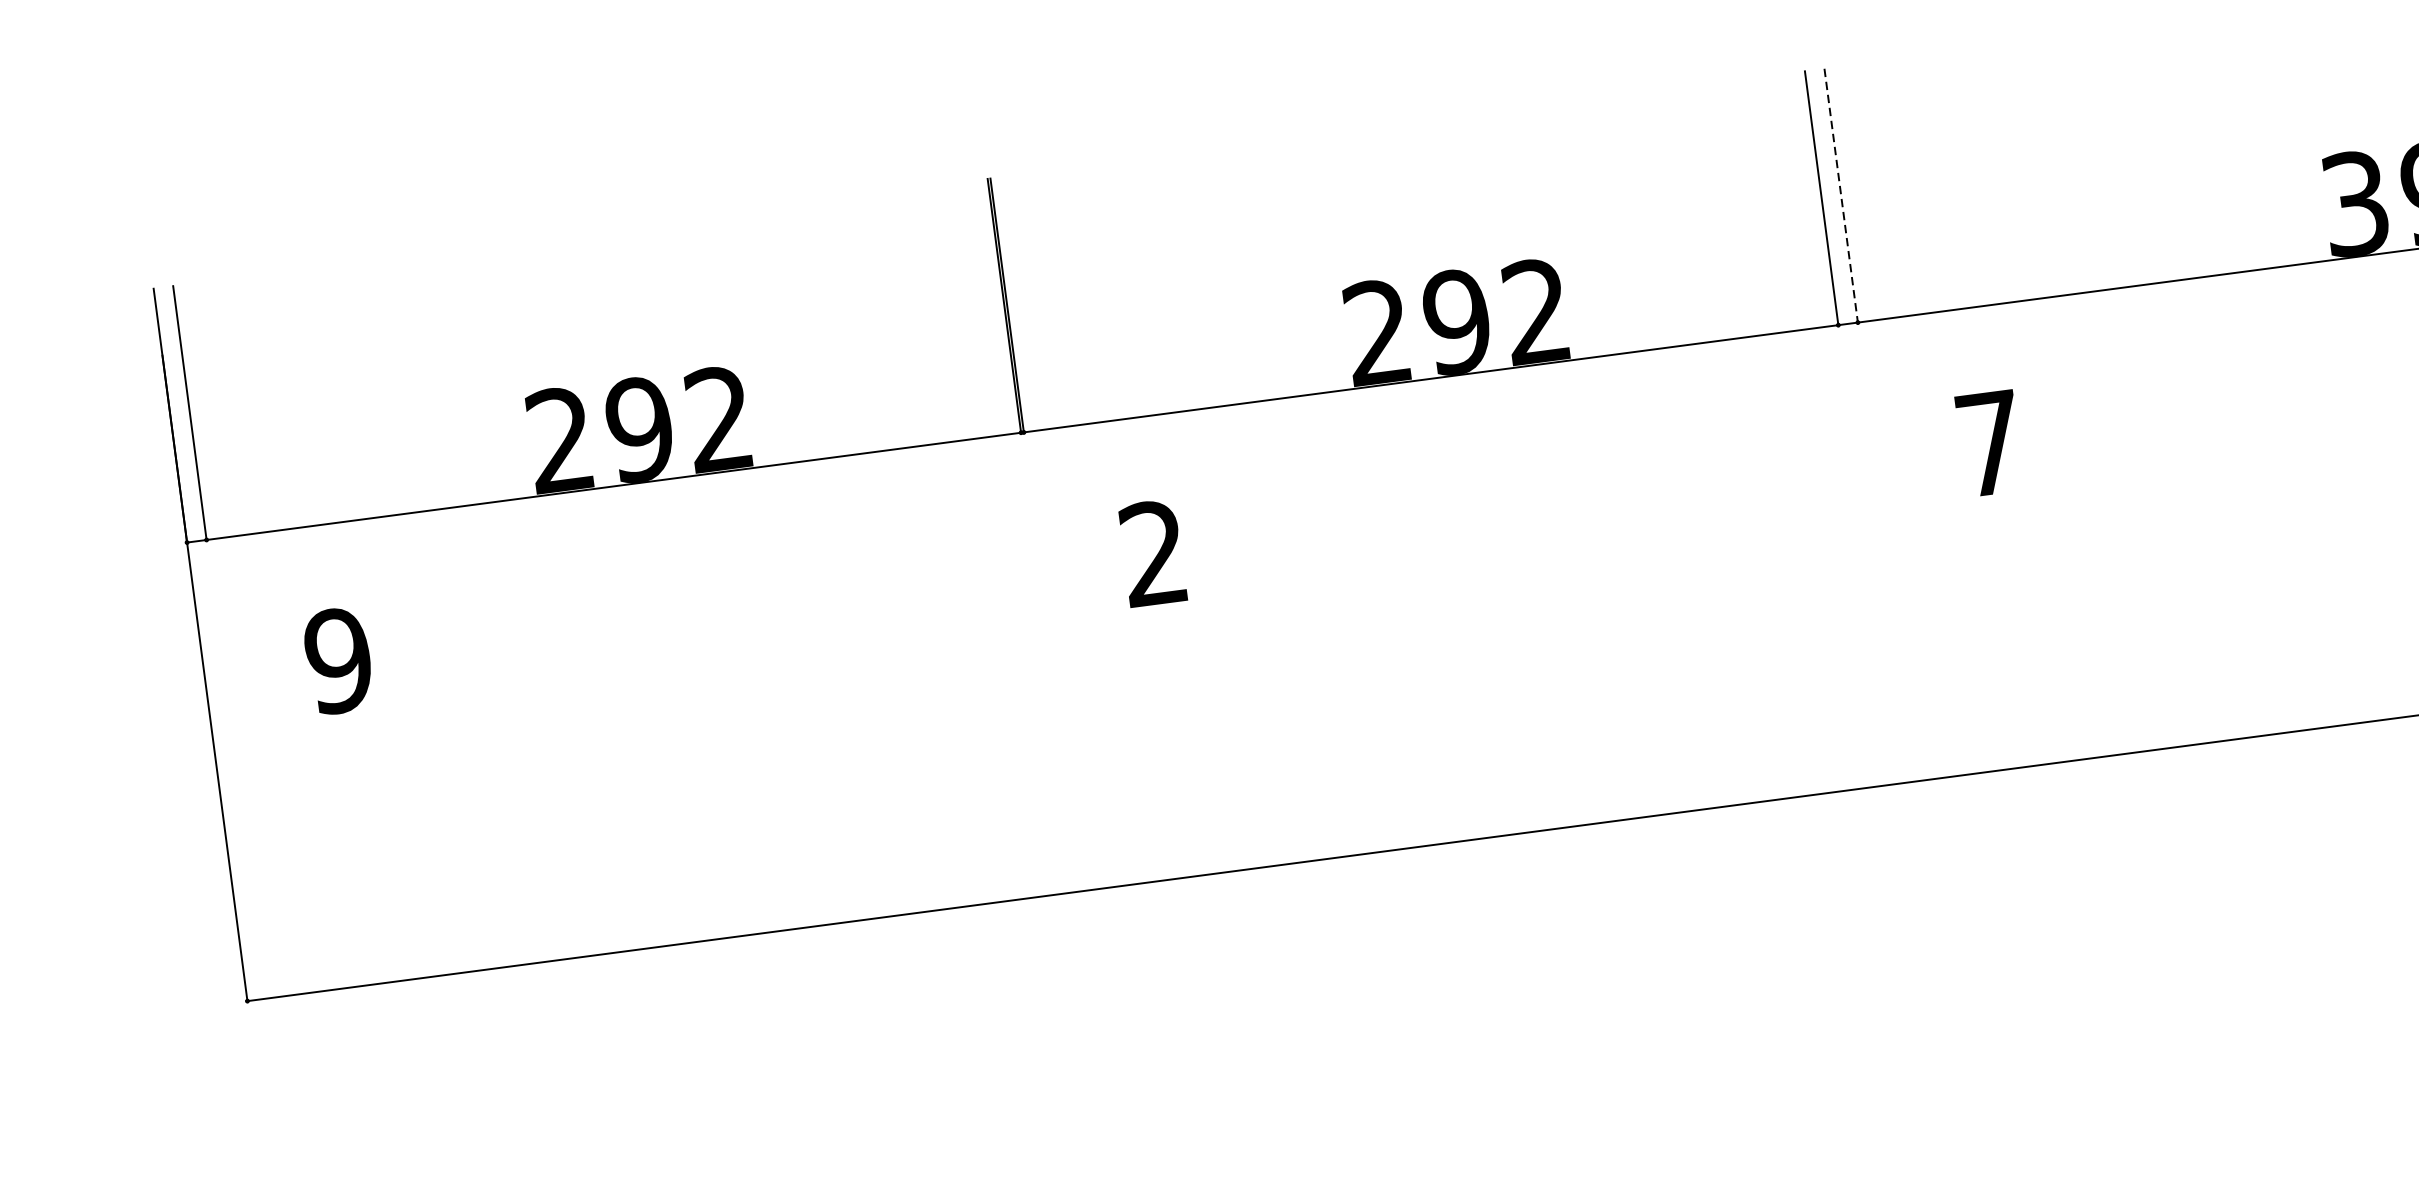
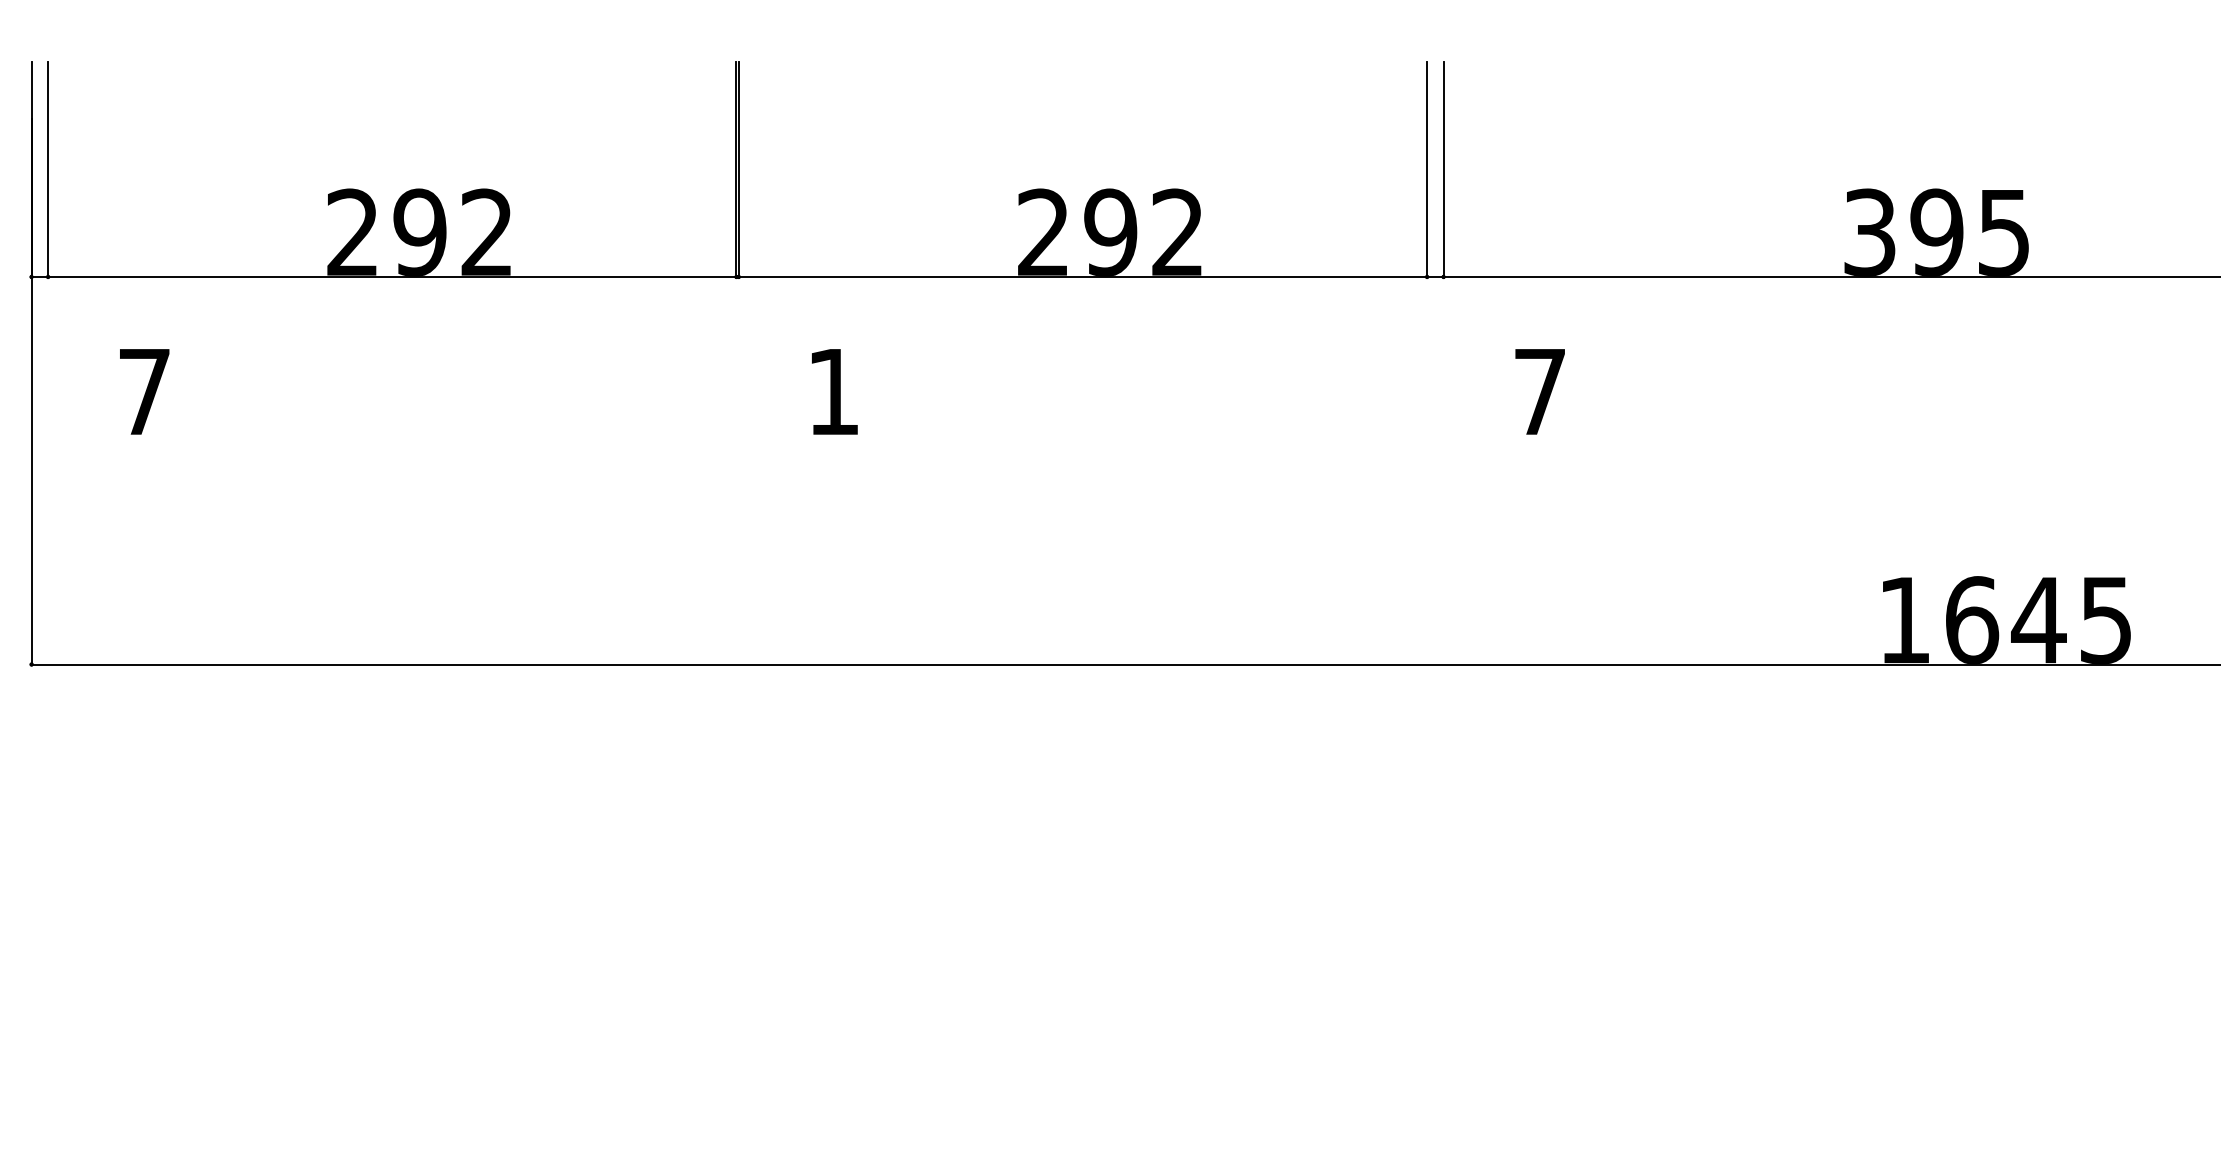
line: (1841, 196) -> (1443, 170), dashed -> solid
text: (1152, 552) -> (832, 390), 2 -> 1
text: (338, 660) -> (144, 391), 9 -> 7

